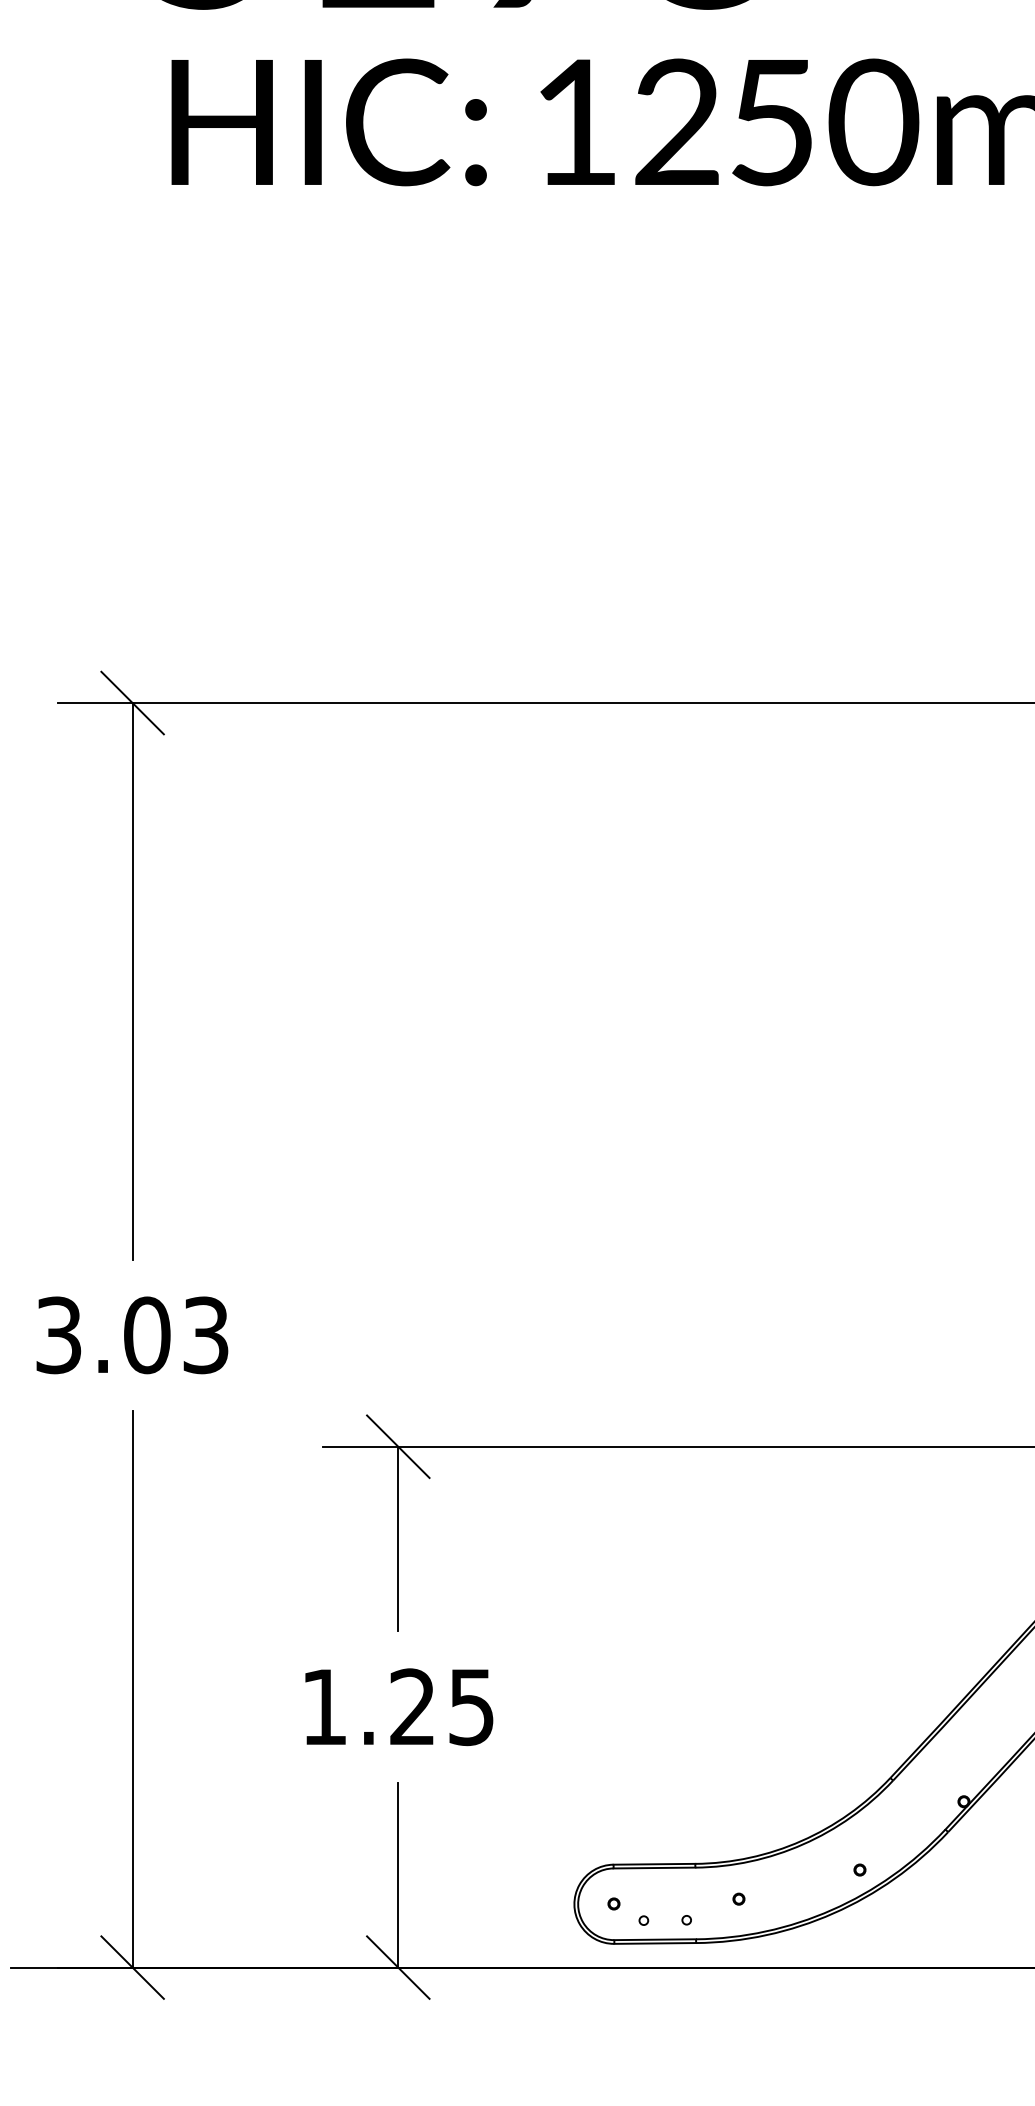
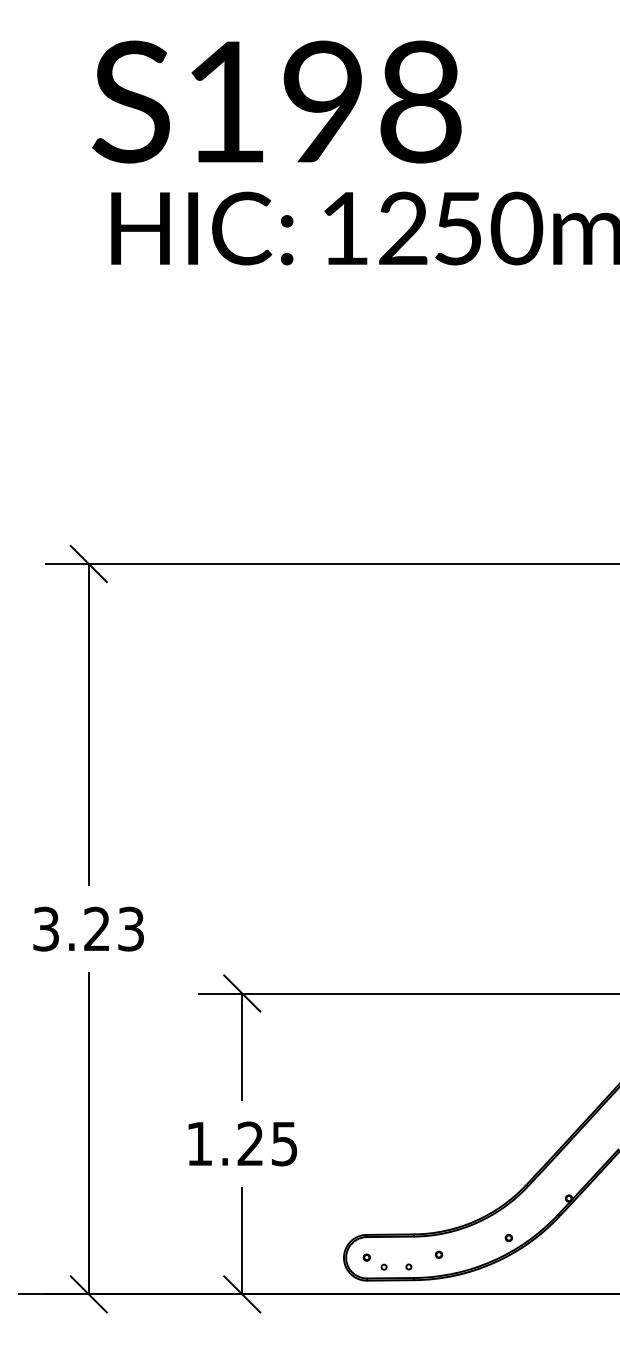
text: (145, 1334) -> (96, 928), 3.03 -> 3.23

